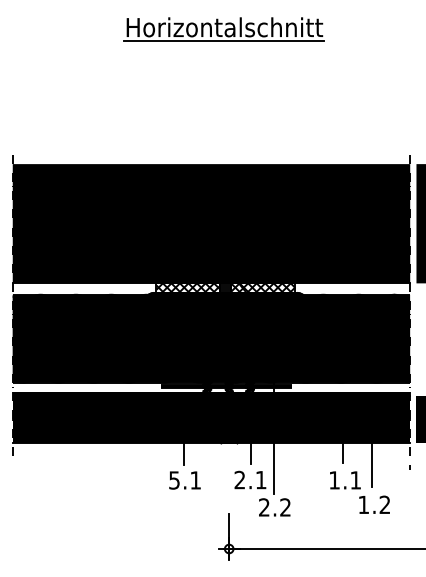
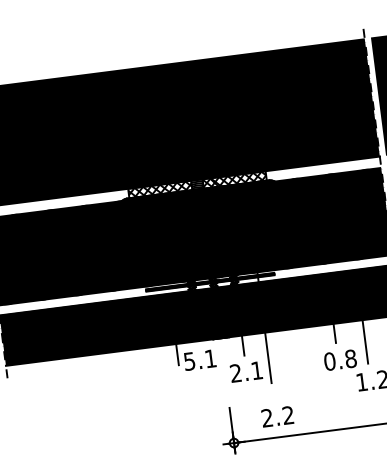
text: (184, 480) -> (199, 360), moved
text: (345, 480) -> (340, 360), 1.1 -> 0.8
text: (274, 507) -> (277, 416), moved

